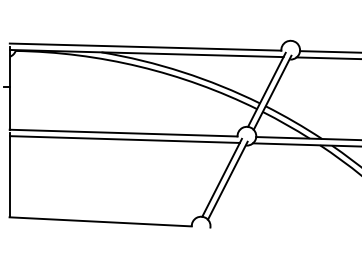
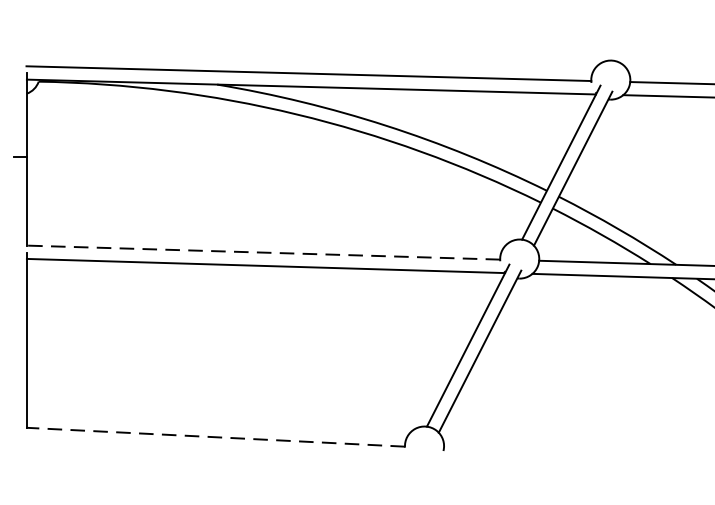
line: (123, 133) -> (263, 253), solid -> dashed
line: (100, 221) -> (215, 436), solid -> dashed

